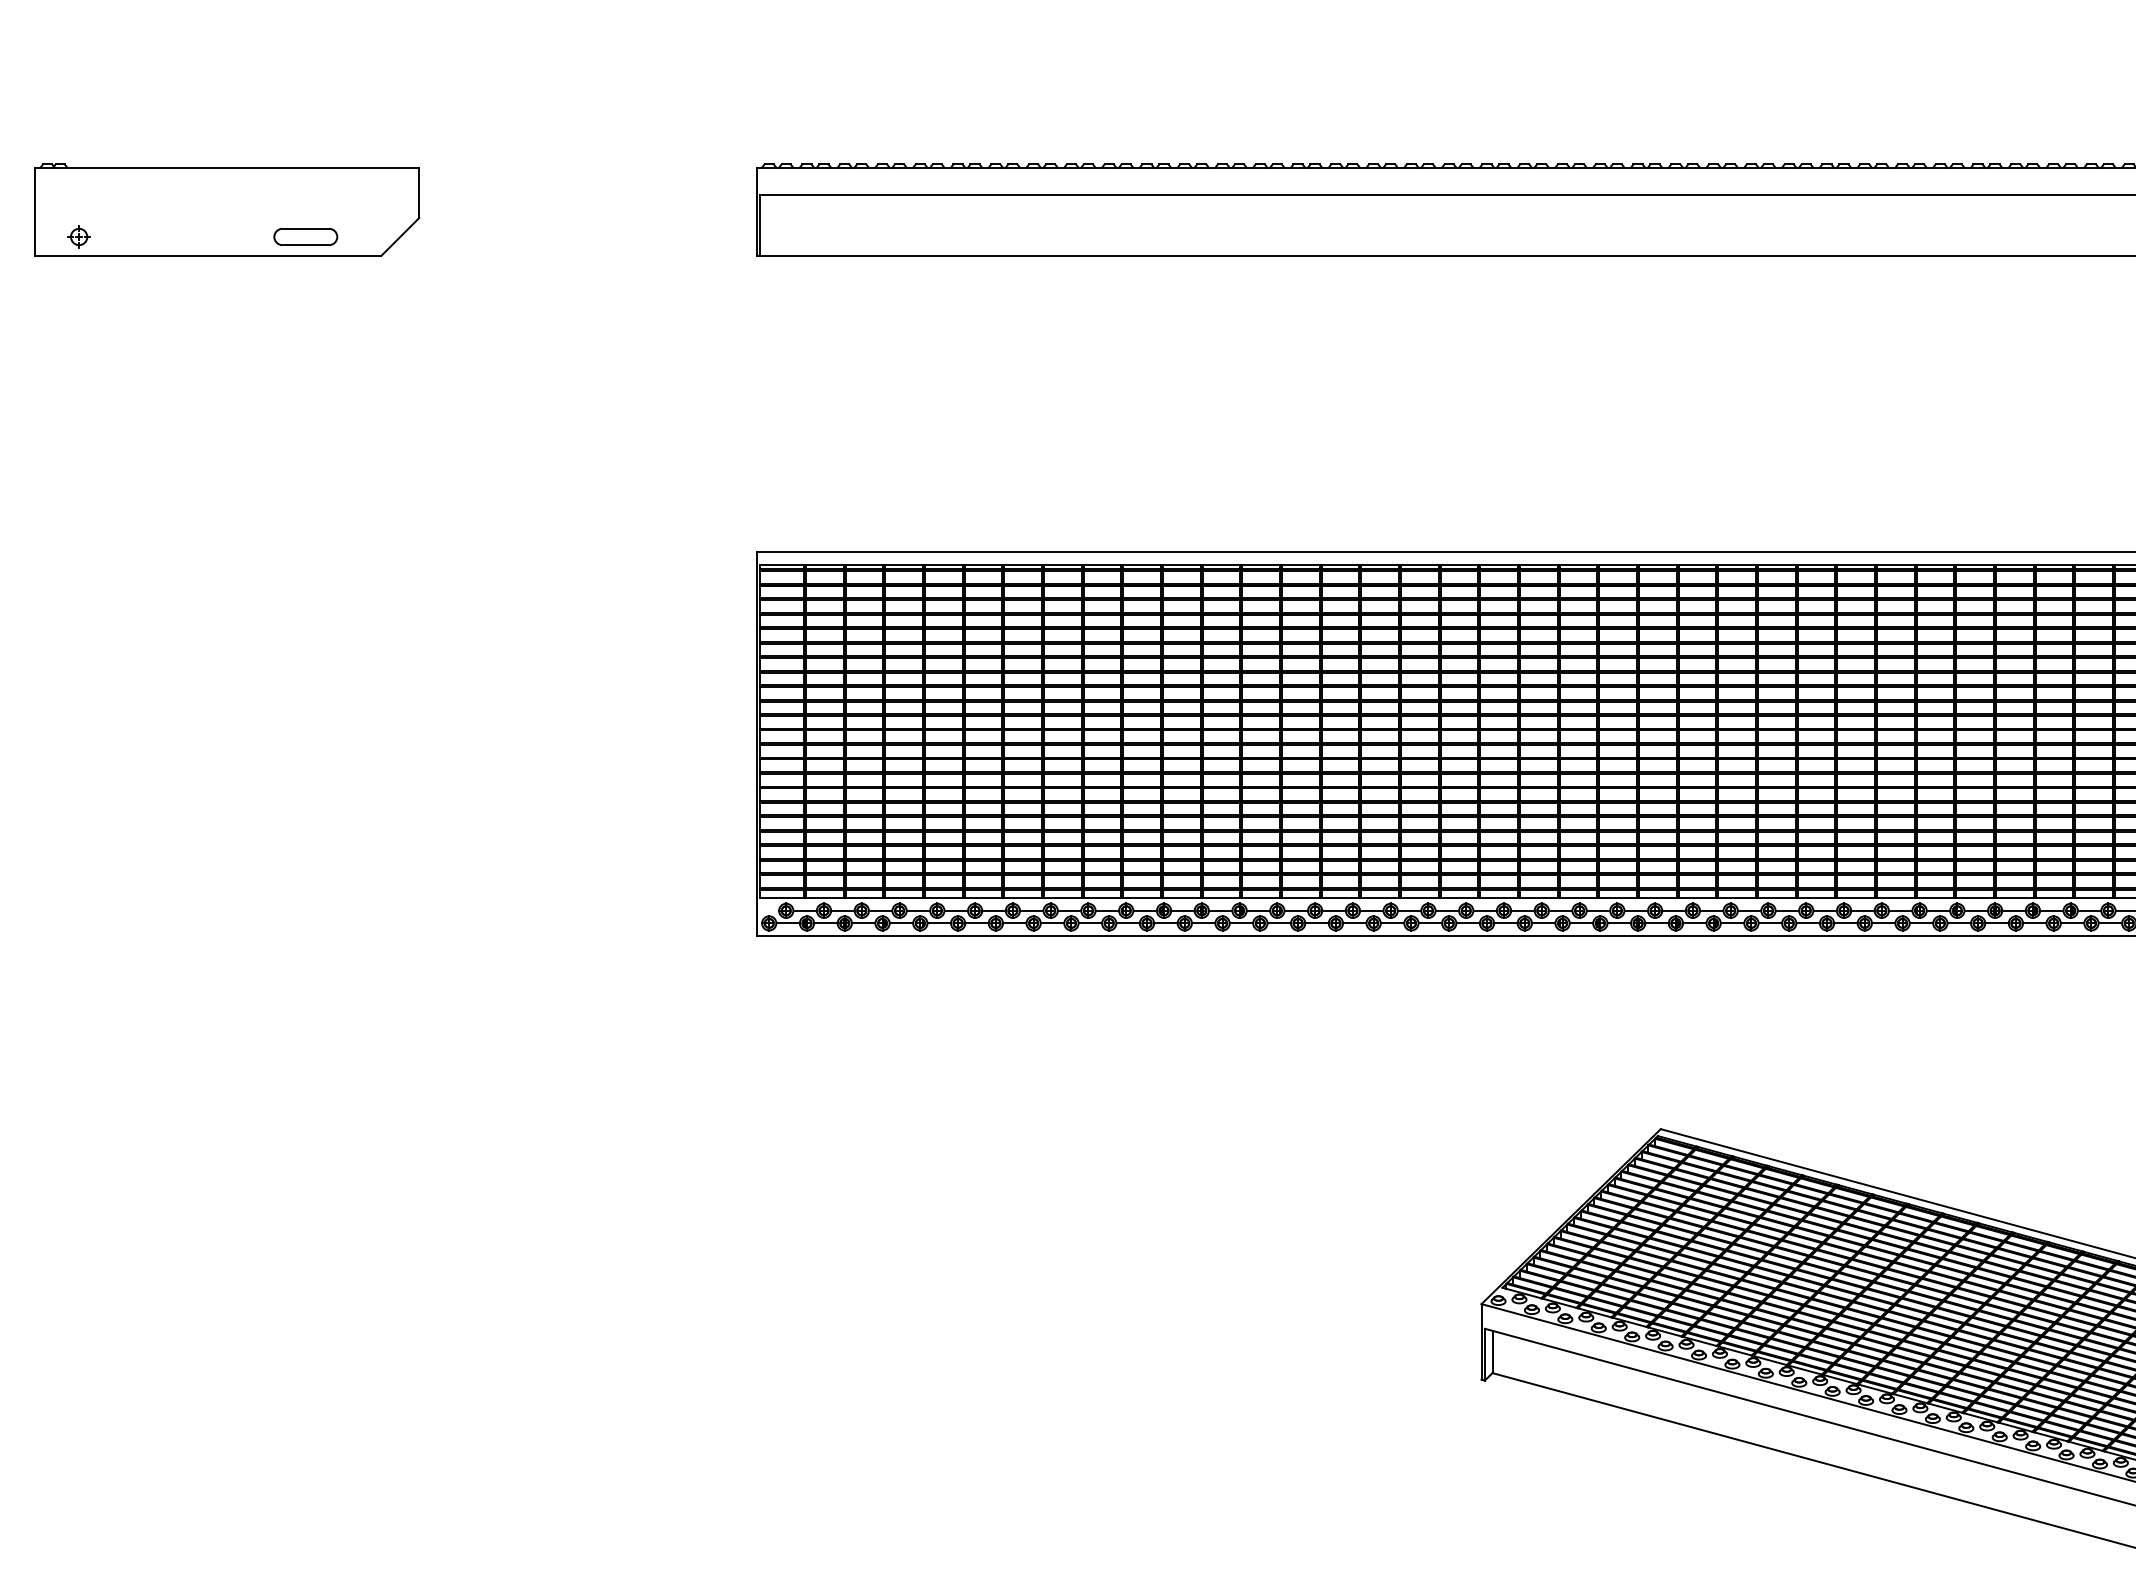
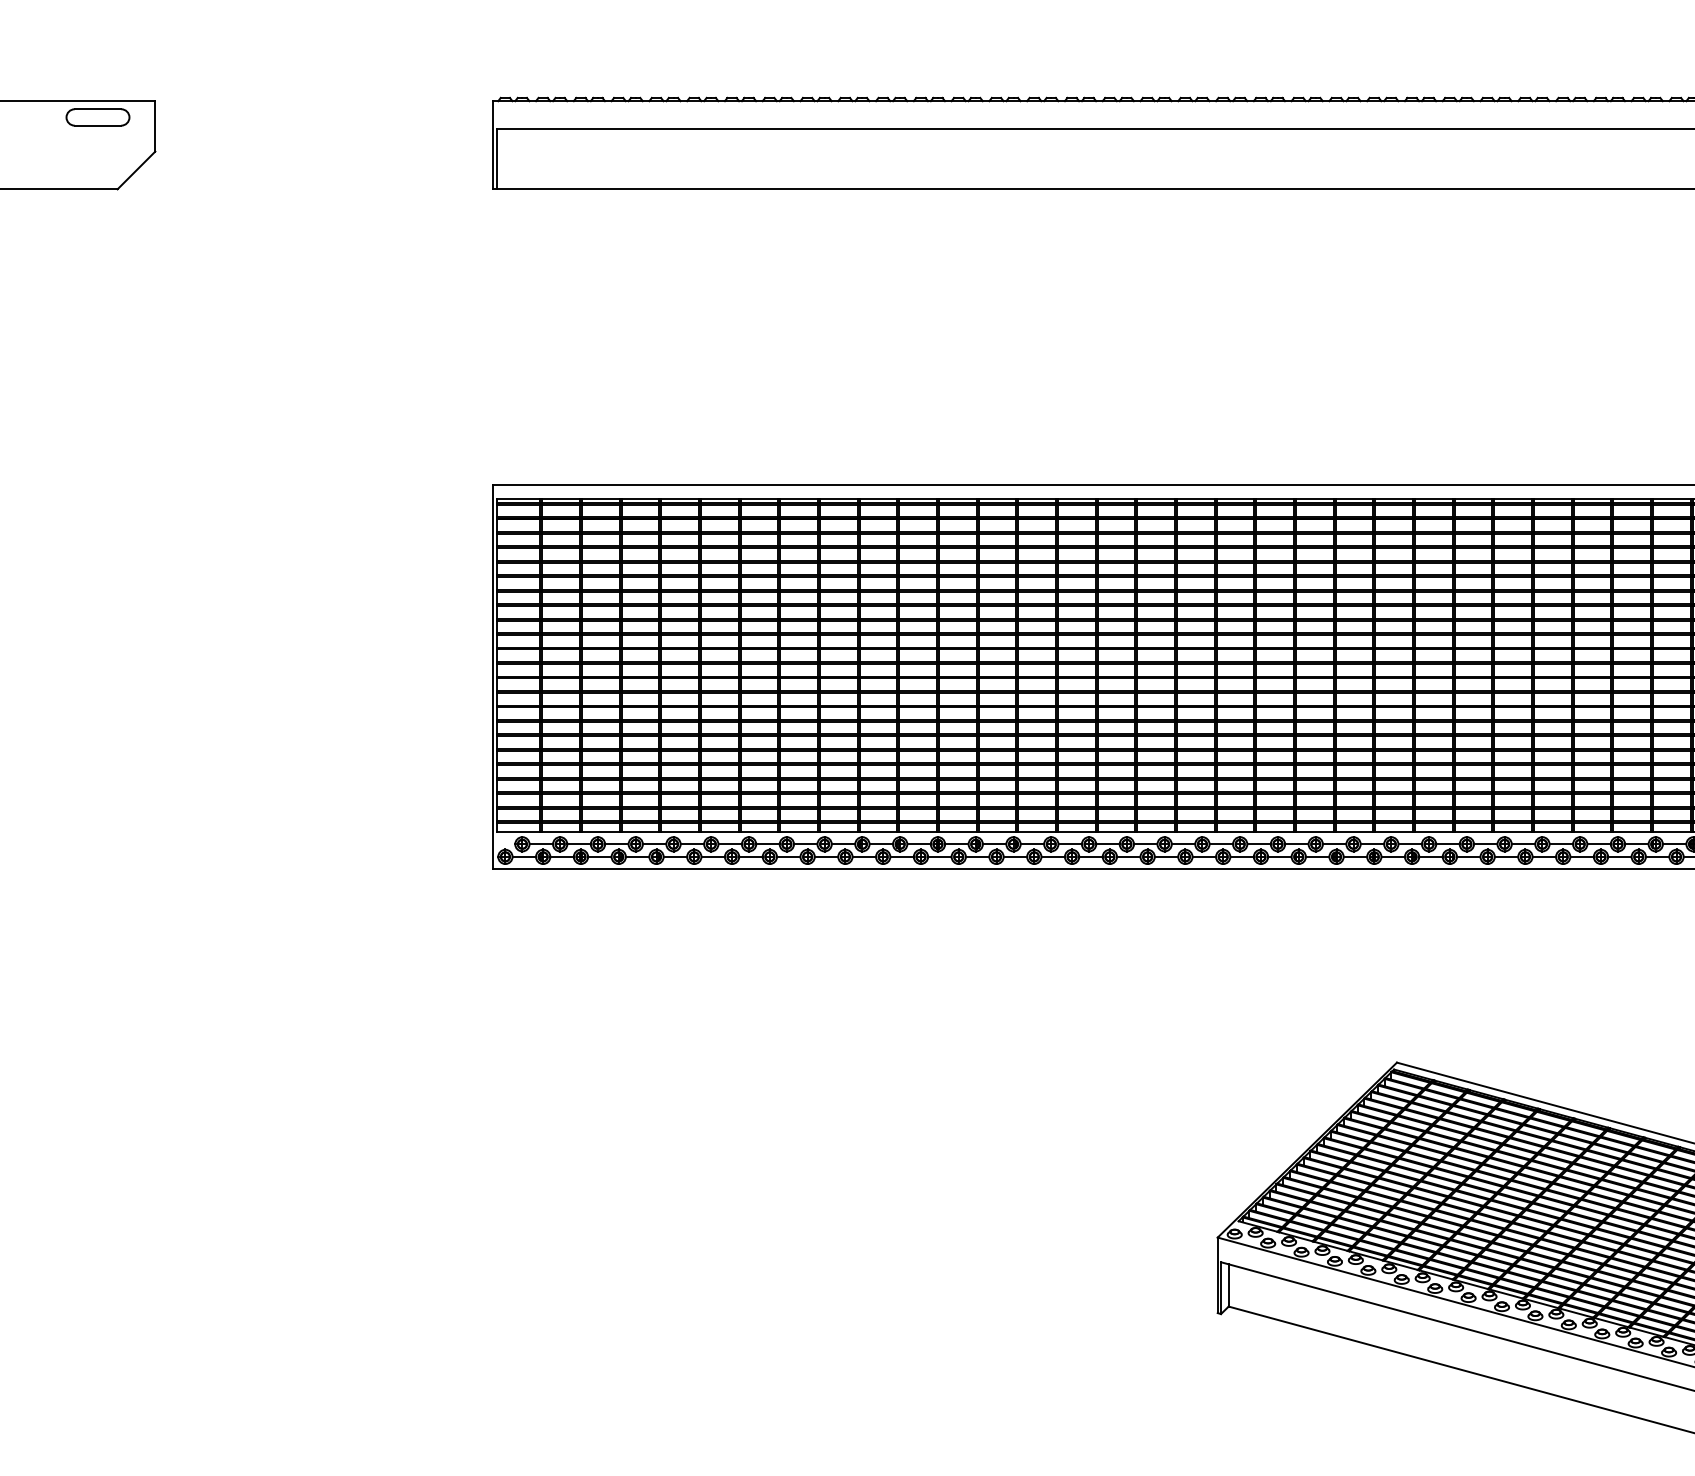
part: (305, 236) -> (97, 116), moved

